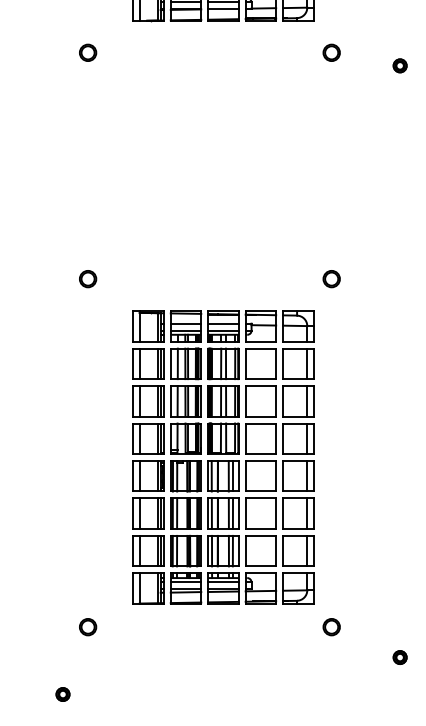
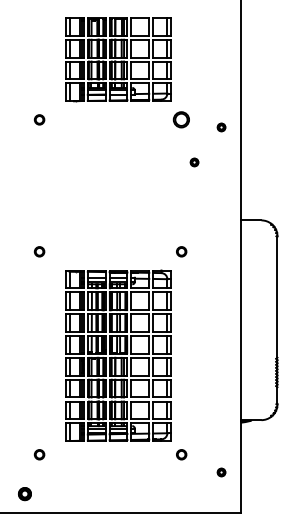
part: (331, 52) -> (181, 119), size x1.6
part: (353, 125) -> (194, 162), added
part: (62, 693) -> (24, 493), size x1.6

